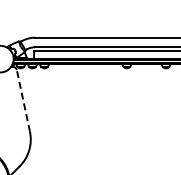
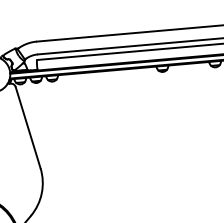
line: (23, 100) -> (28, 127), dashed -> solid

